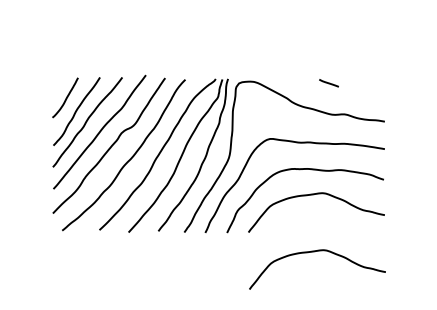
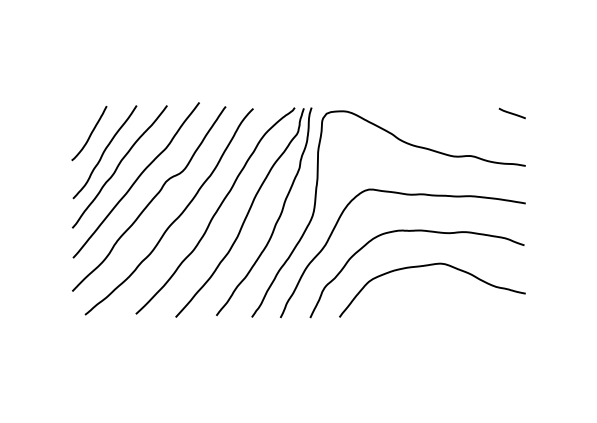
line: (328, 83) -> (511, 113), moved
curve: (314, 252) -> (429, 344), removed

